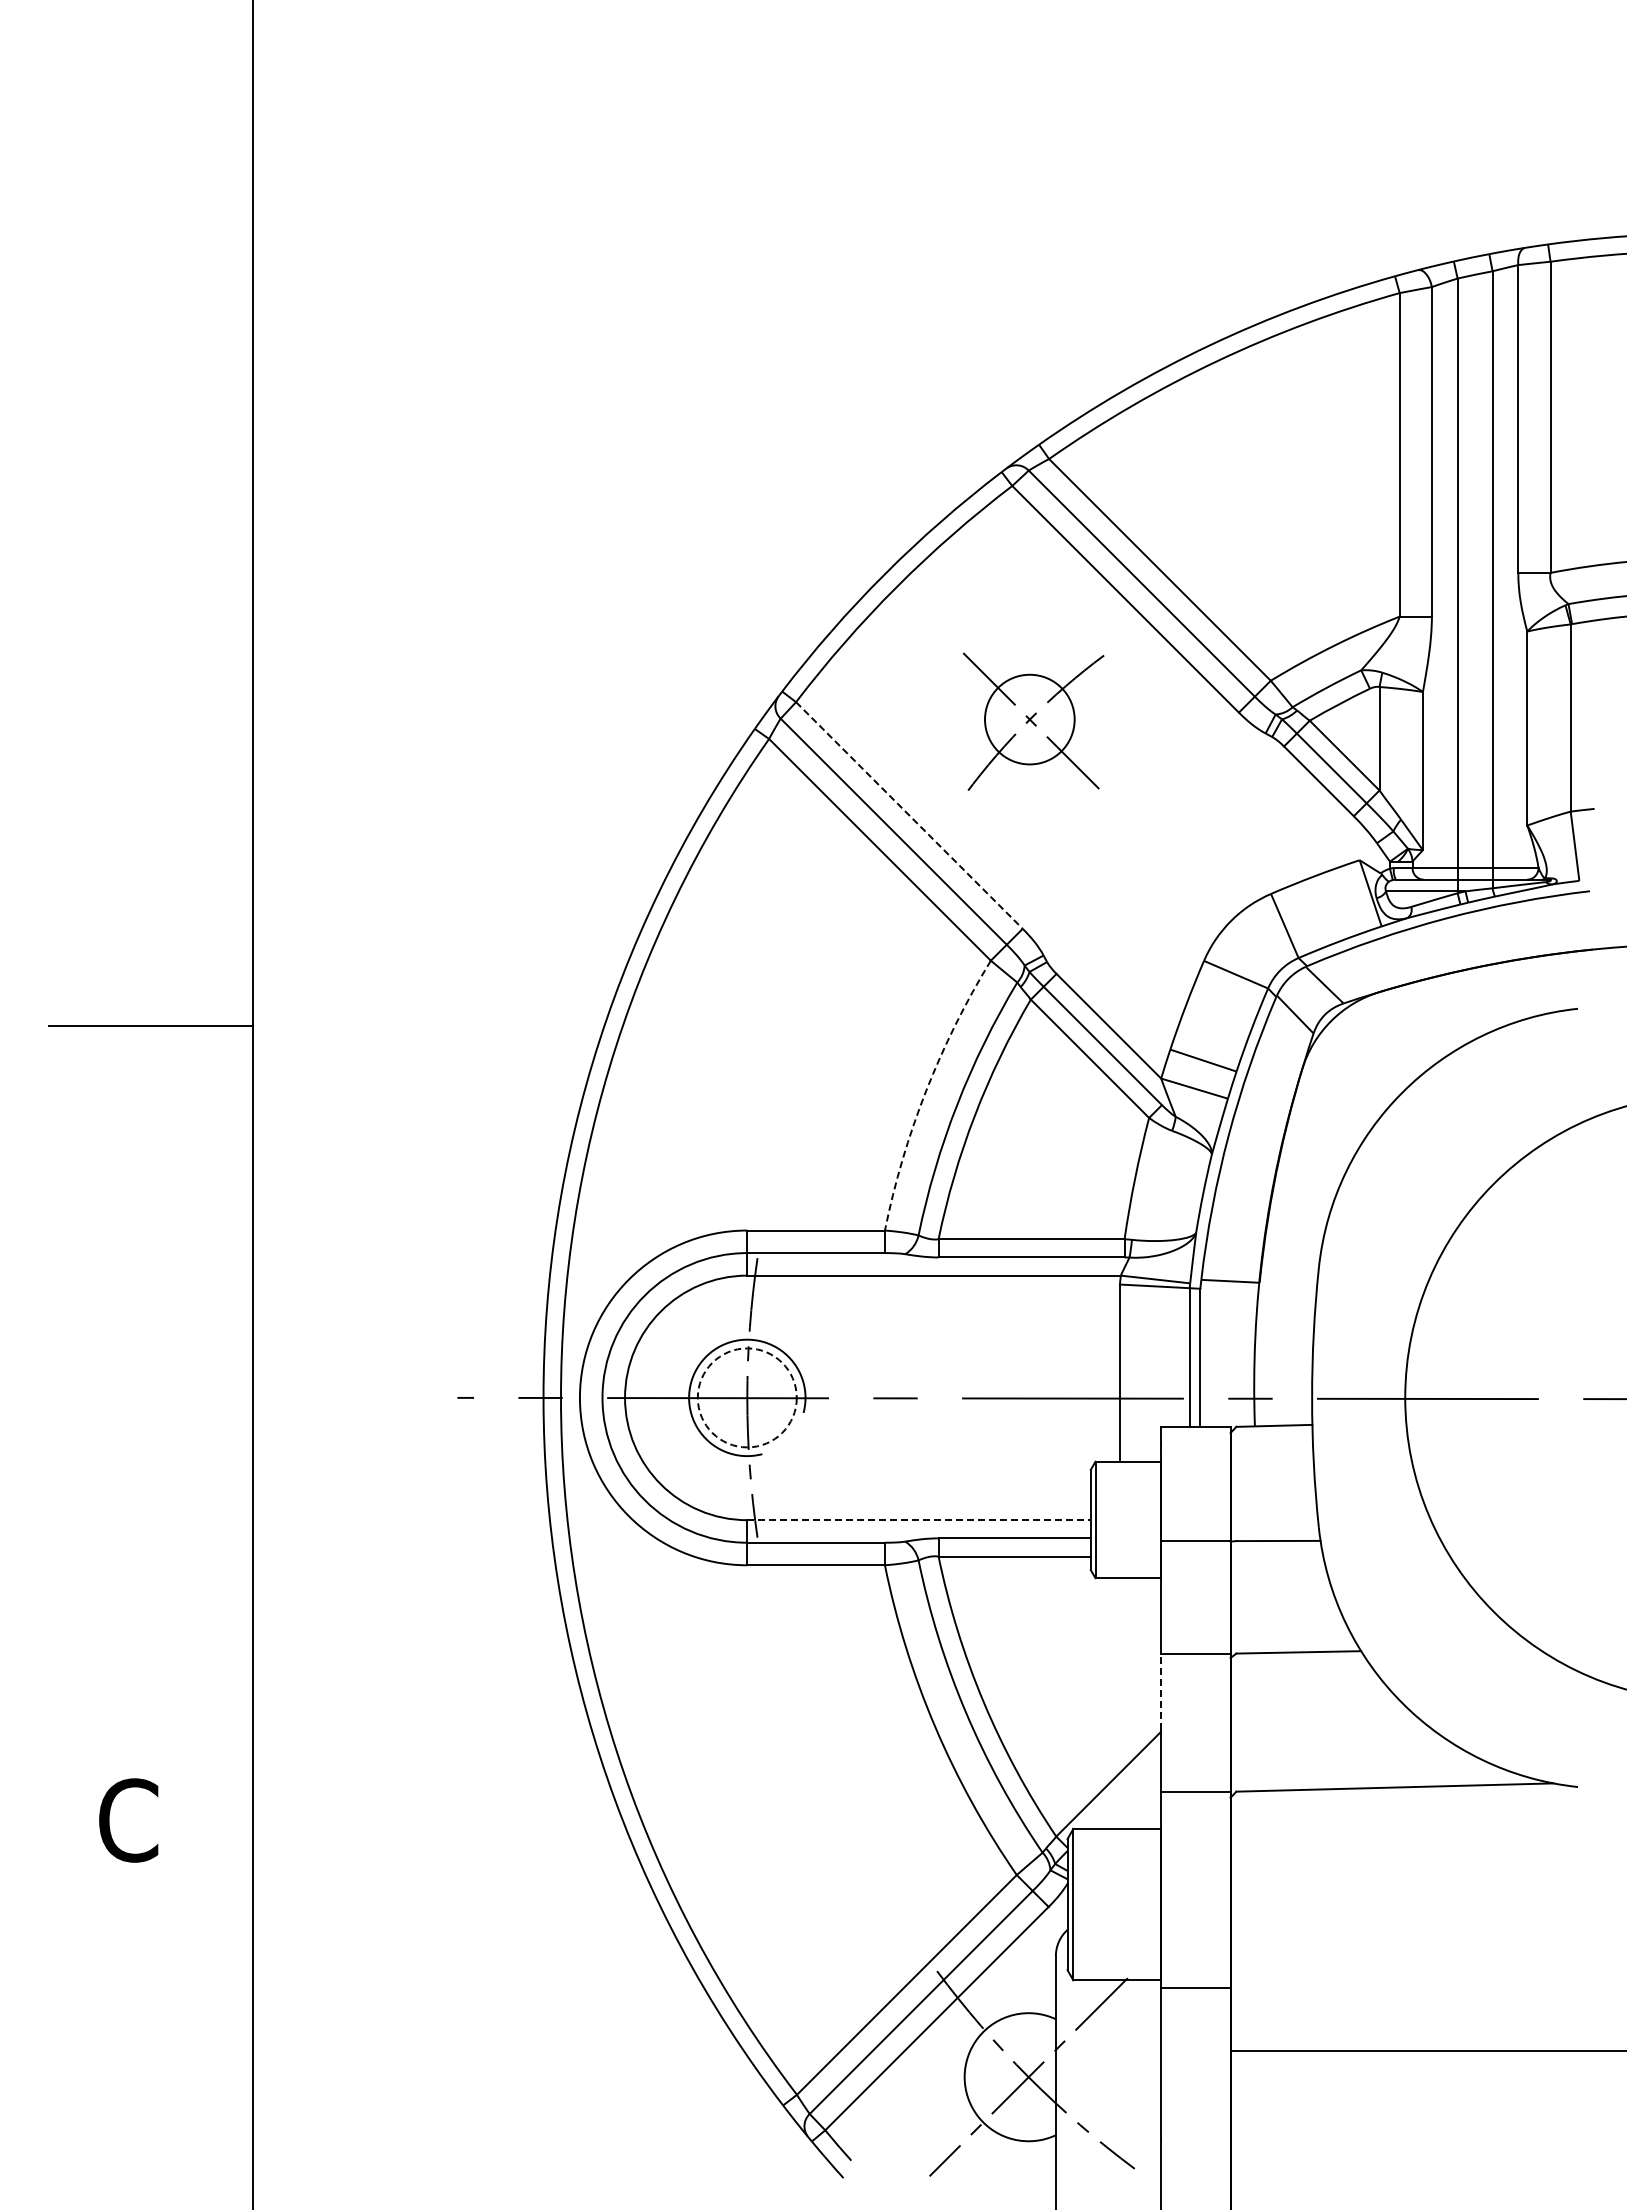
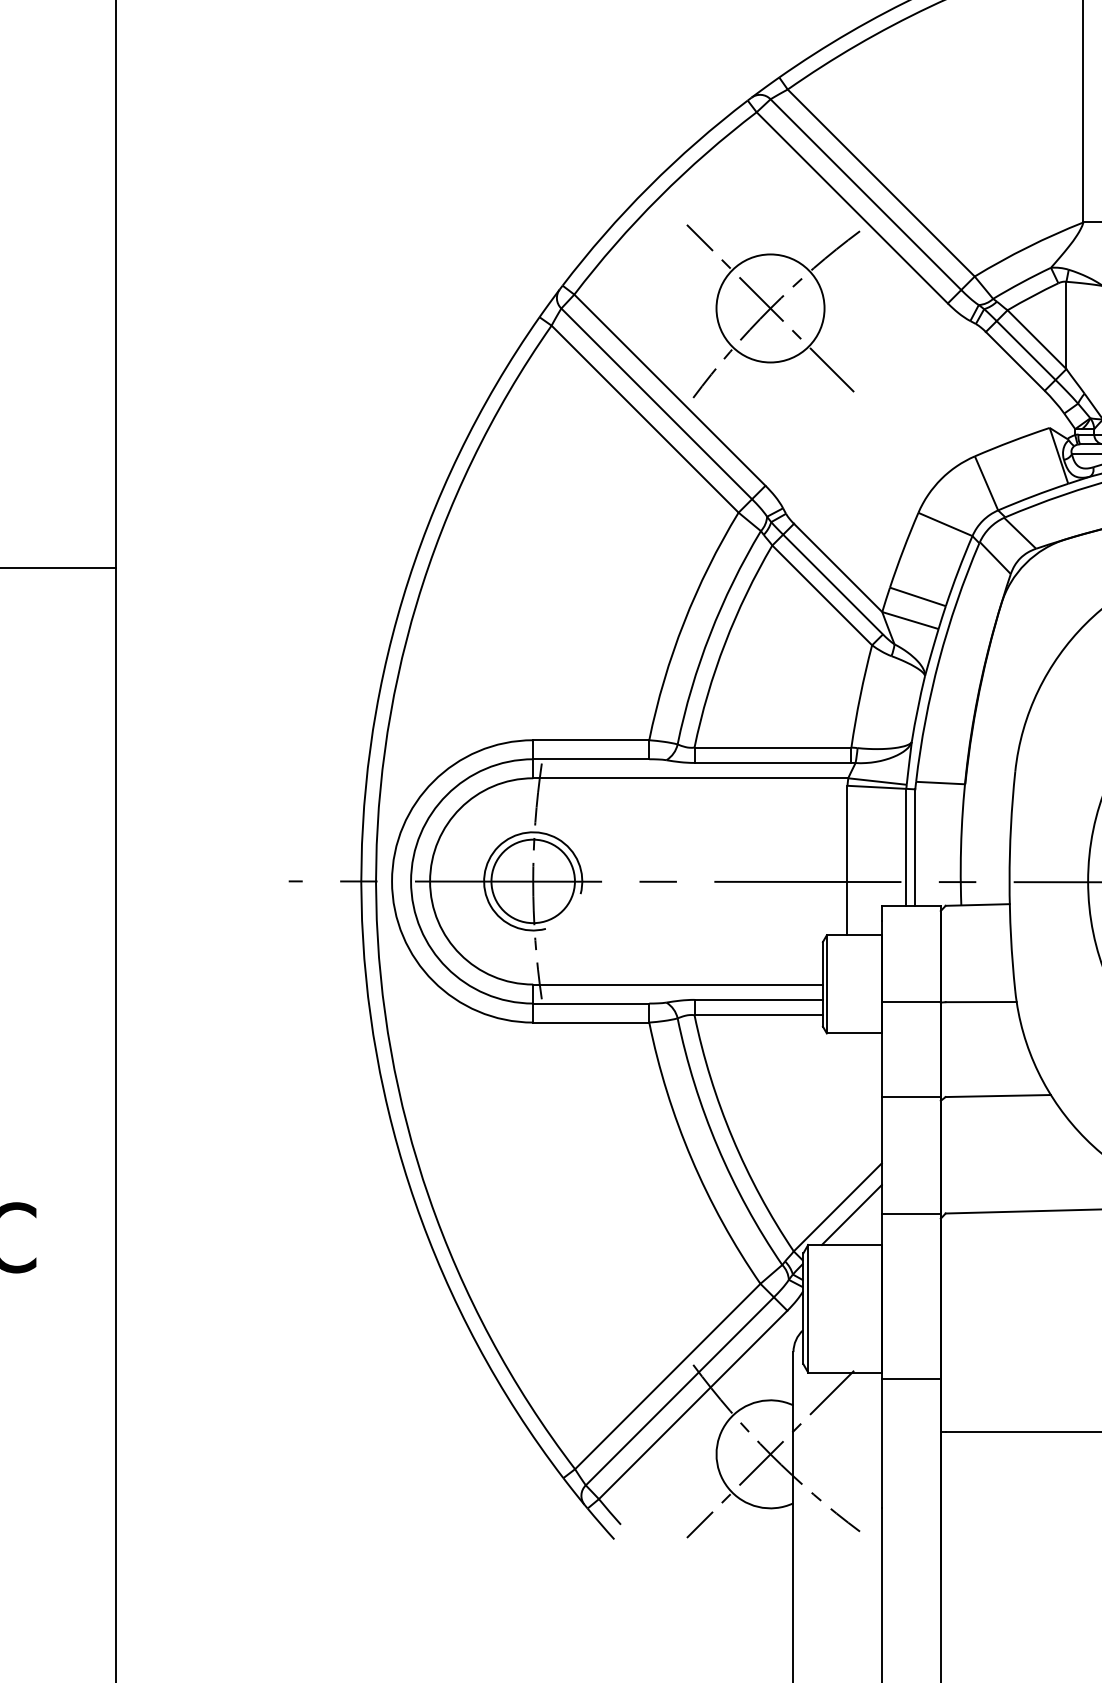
part: (1032, 721) -> (773, 310), size x1.43
line: (909, 815) -> (670, 390), dashed -> solid
arc: (926, 1091) -> (684, 622), dashed -> solid
circle: (746, 1397) -> (532, 881), dashed -> solid
line: (919, 1520) -> (678, 984), dashed -> solid
line: (1160, 1691) -> (881, 1129), dashed -> solid
line: (1124, 1792) -> (851, 1214), added

